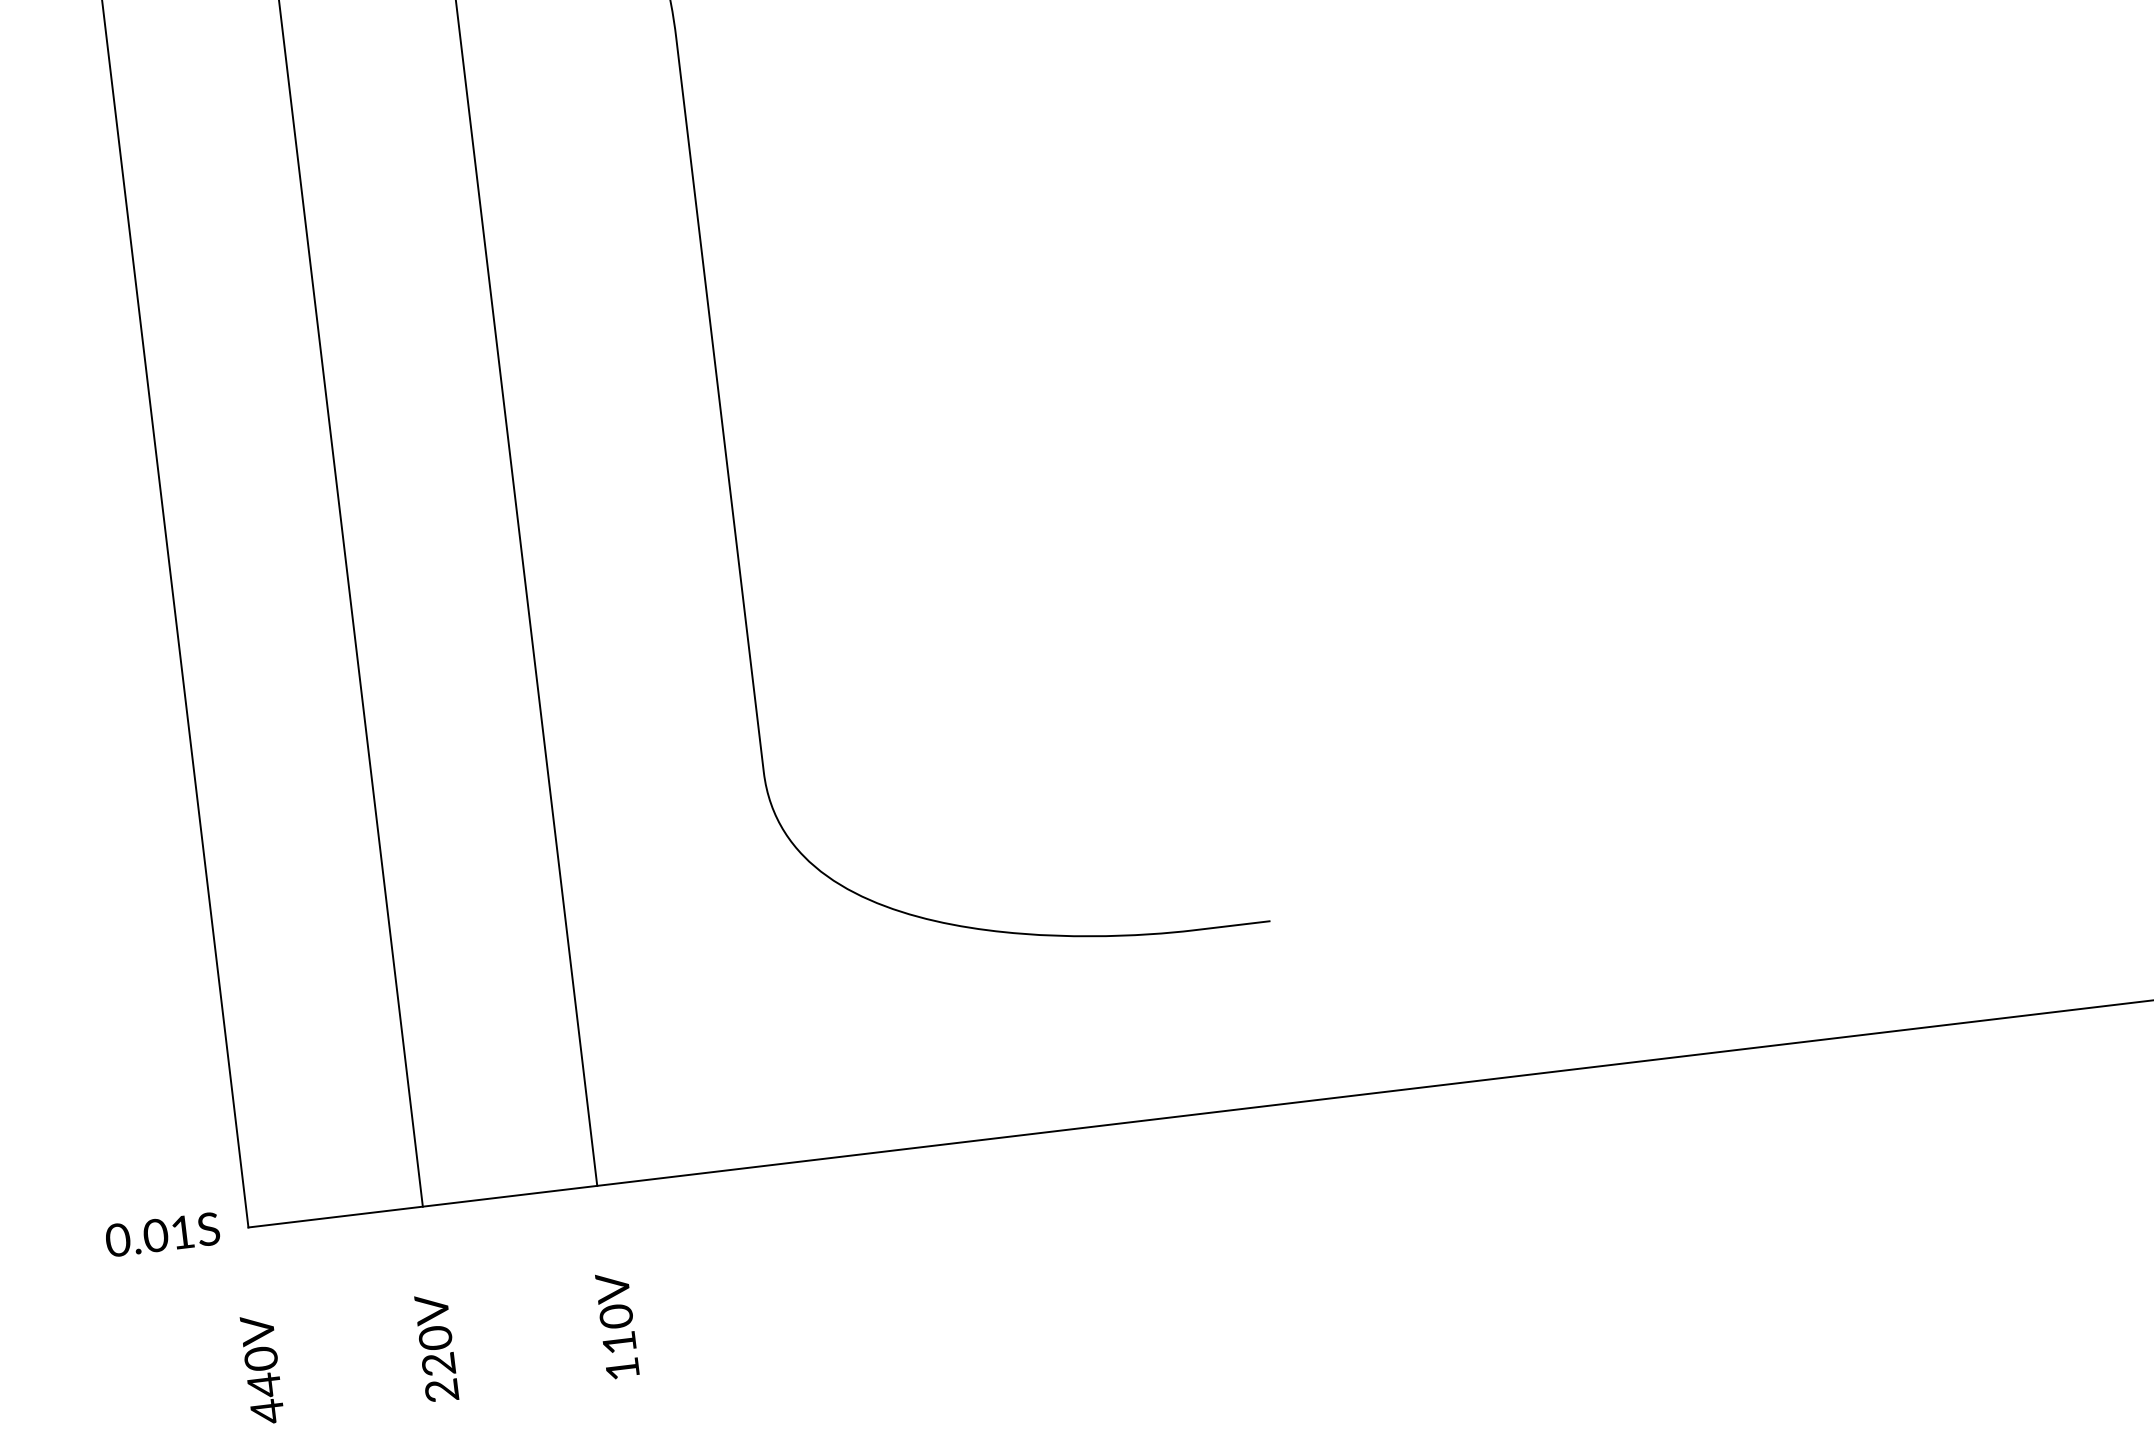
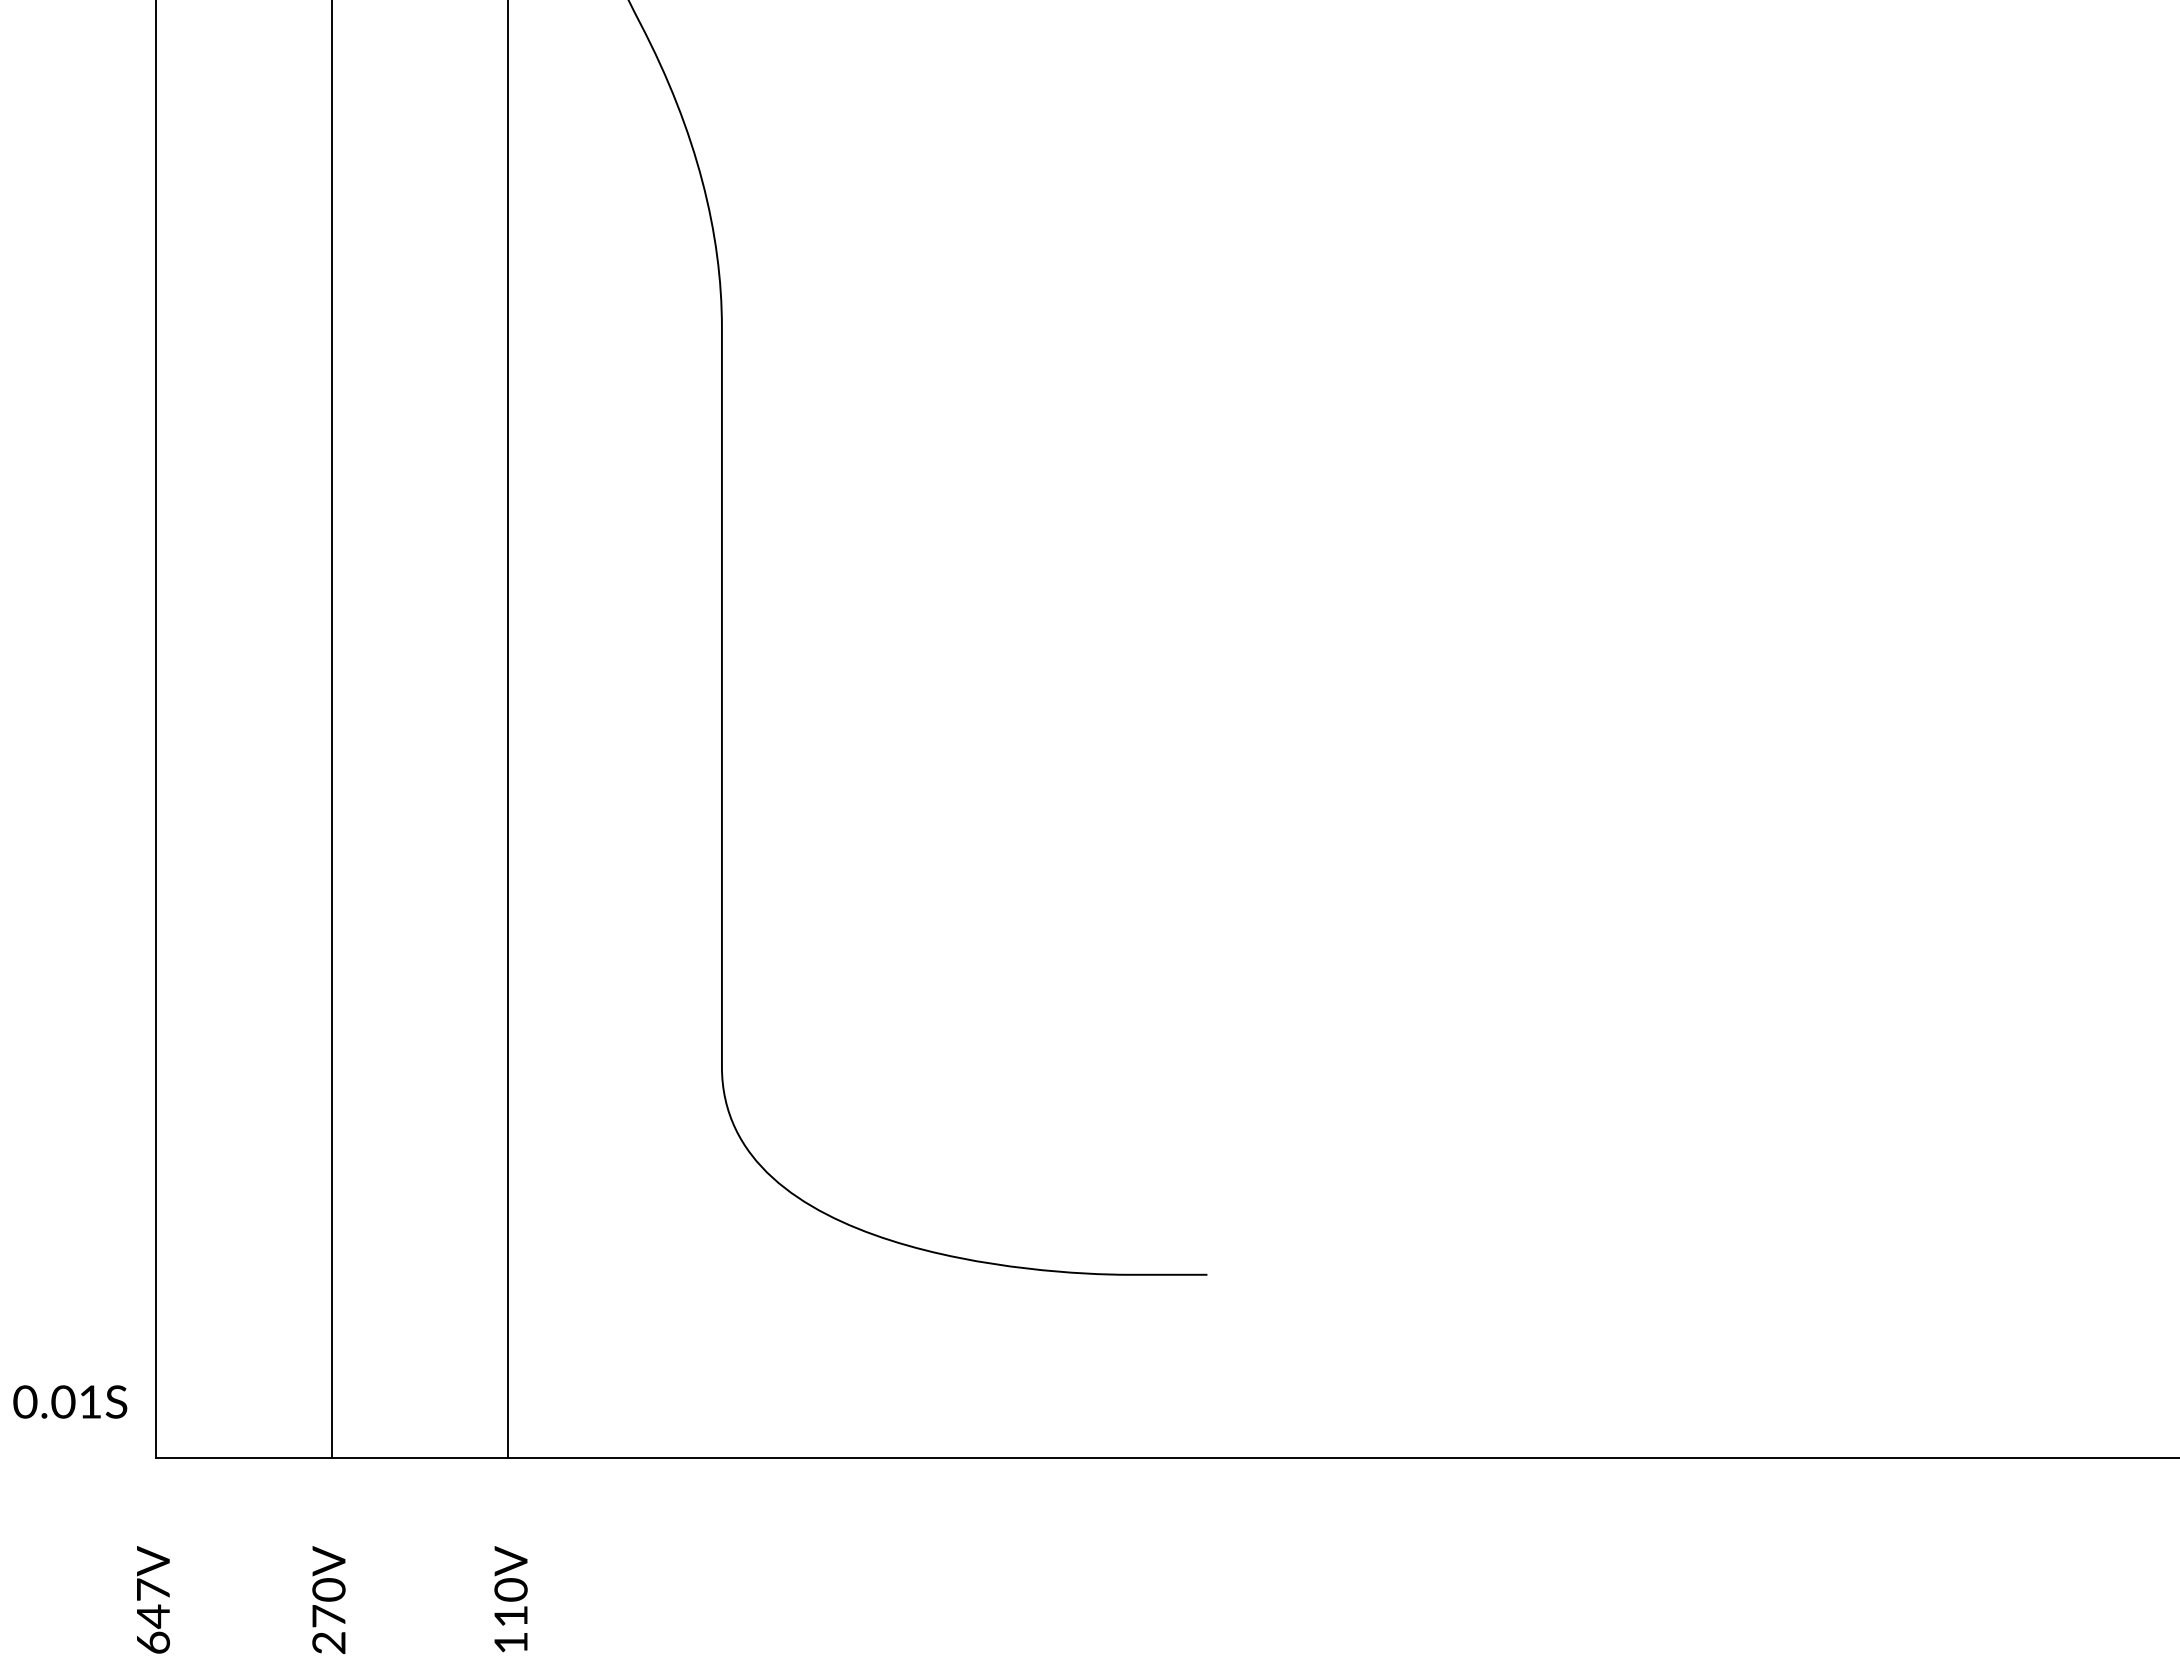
text: (162, 1234) -> (70, 1401), moved
text: (438, 1364) -> (328, 1616), 220V -> 270V
text: (263, 1385) -> (152, 1616), 440V -> 647V

